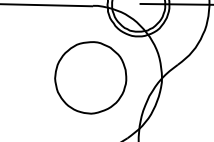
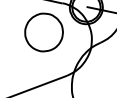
part: (89, 77) -> (43, 32), moved

